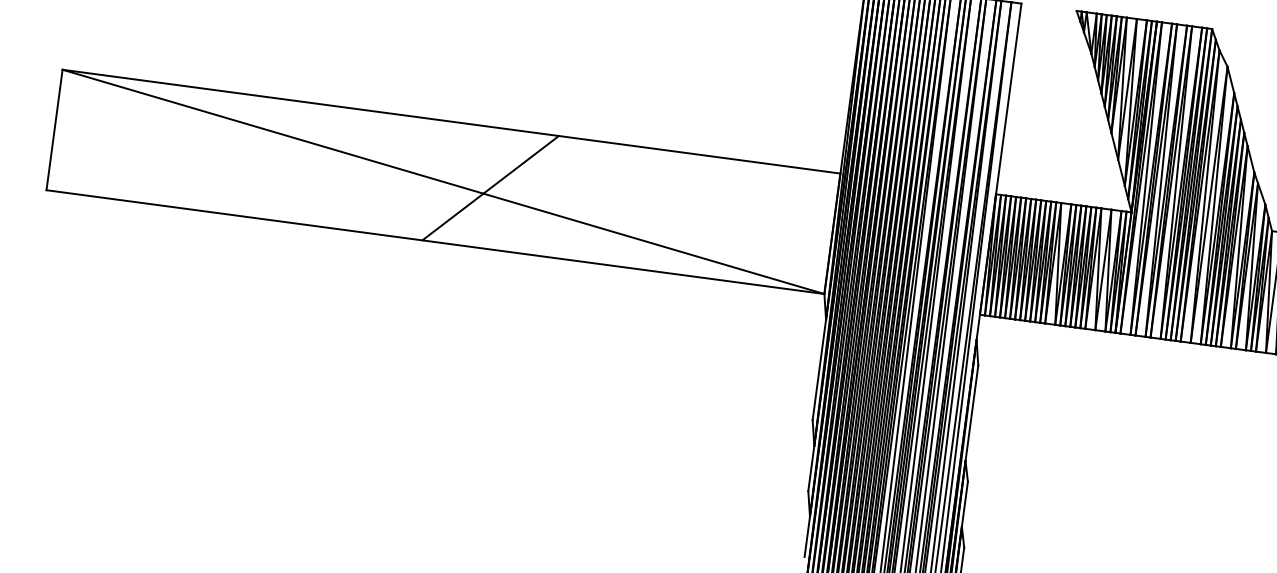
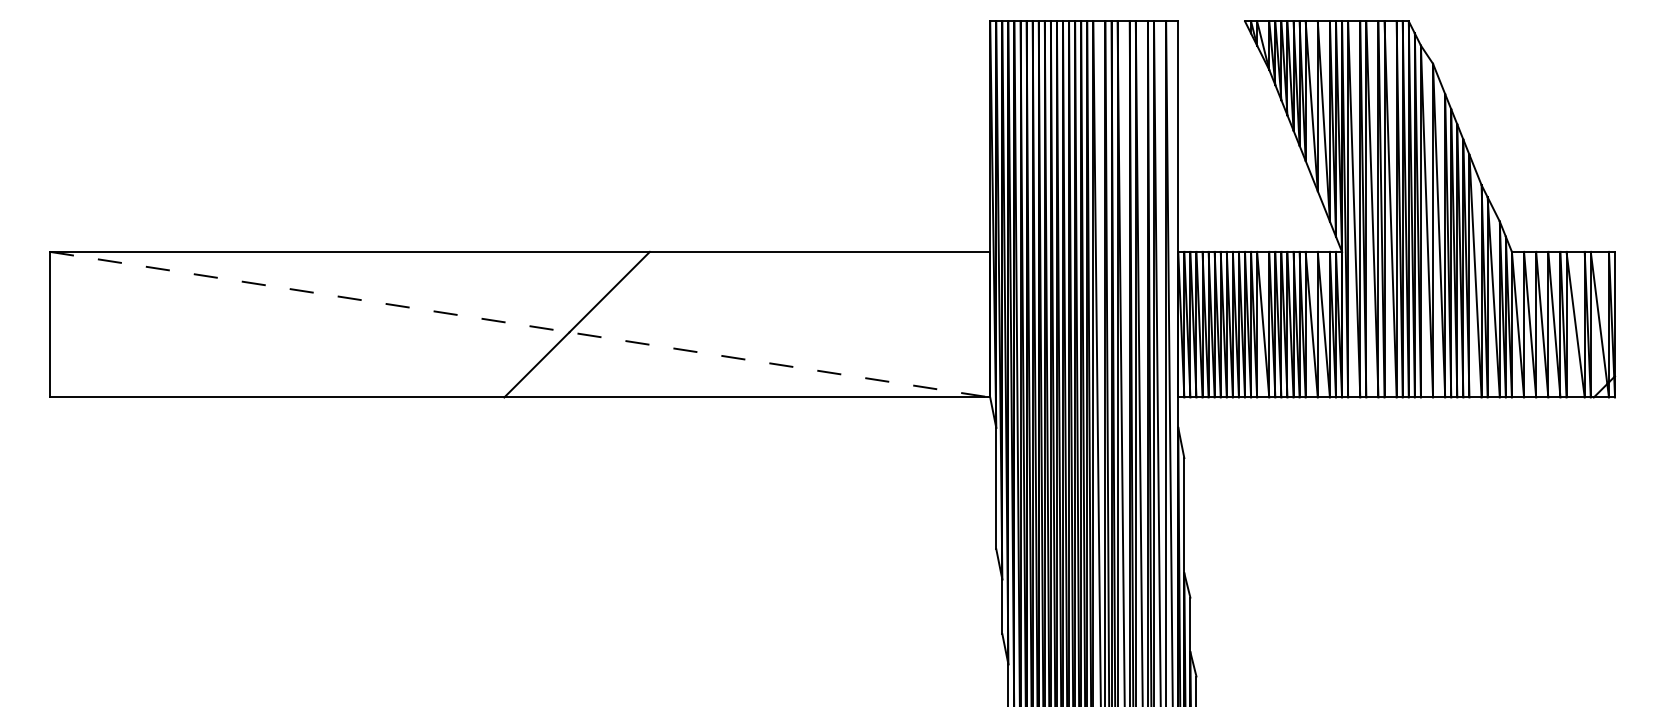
line: (443, 181) -> (520, 324), solid -> dashed

